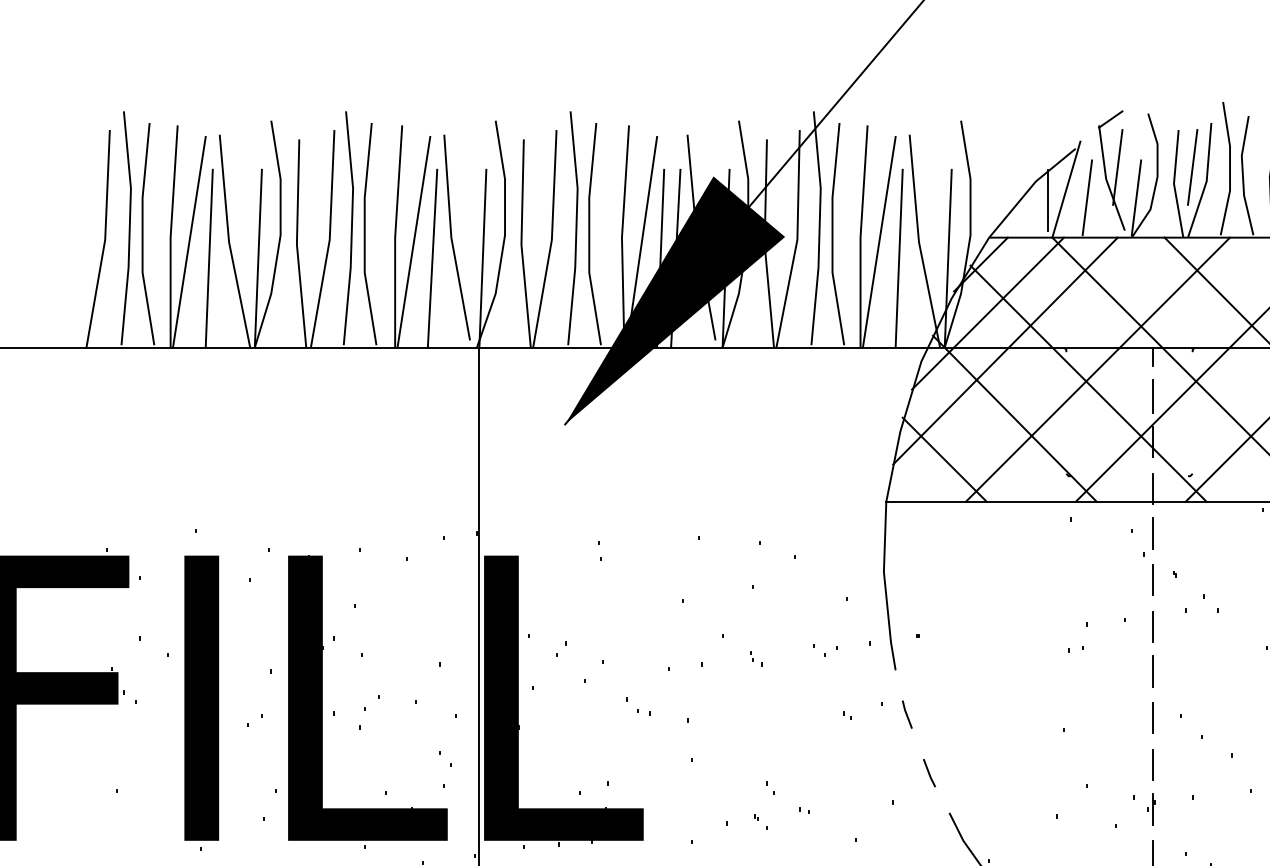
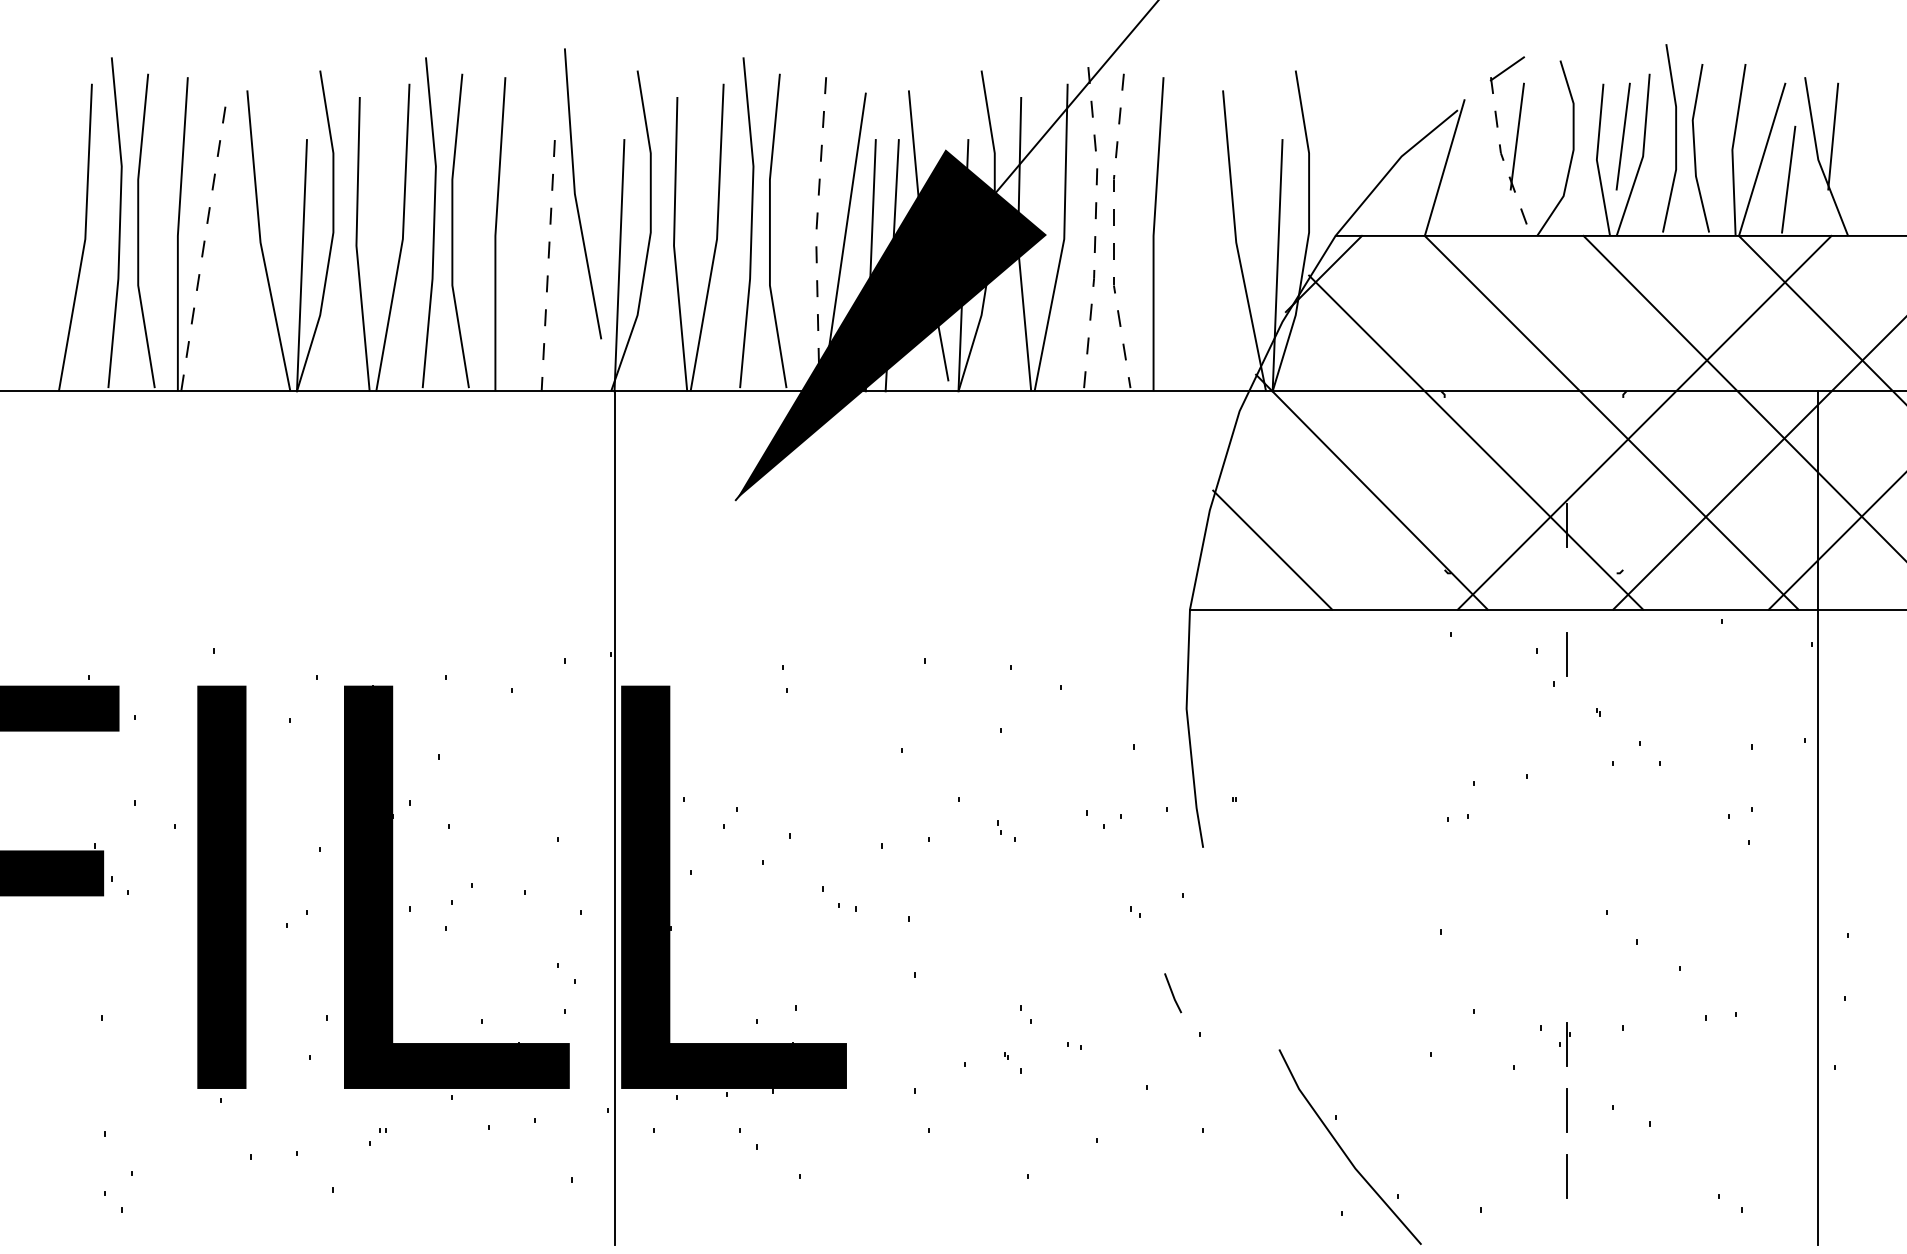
line: (1105, 179) -> (1500, 153), solid -> dashed
line: (1086, 197) -> (1473, 179), removed
line: (1136, 197) -> (1543, 179), removed
line: (1047, 199) -> (1418, 182), removed
line: (819, 228) -> (1095, 222), solid -> dashed
line: (832, 234) -> (1113, 231), solid -> dashed
line: (622, 236) -> (816, 234), solid -> dashed
line: (452, 238) -> (576, 195), moved
line: (189, 242) -> (204, 242), solid -> dashed
line: (413, 242) -> (521, 242), removed
line: (878, 242) -> (1179, 242), removed
line: (209, 258) -> (232, 265), removed
line: (432, 258) -> (548, 265), solid -> dashed
line: (899, 258) -> (1208, 265), removed
line: (987, 312) -> (1333, 342), removed
line: (1005, 350) -> (1358, 395), removed
line: (1153, 356) -> (1567, 404), removed
line: (1098, 369) -> (1489, 422), removed
line: (1153, 396) -> (1567, 460), removed
line: (1153, 488) -> (1567, 590), removed
line: (1152, 580) -> (1566, 720), removed
line: (1153, 626) -> (1567, 786), removed
line: (1153, 670) -> (1567, 848), removed
line: (907, 714) -> (1219, 910), removed
line: (1153, 718) -> (1567, 915), removed
line: (1153, 764) -> (1567, 981), removed
line: (929, 773) -> (1173, 993), moved

